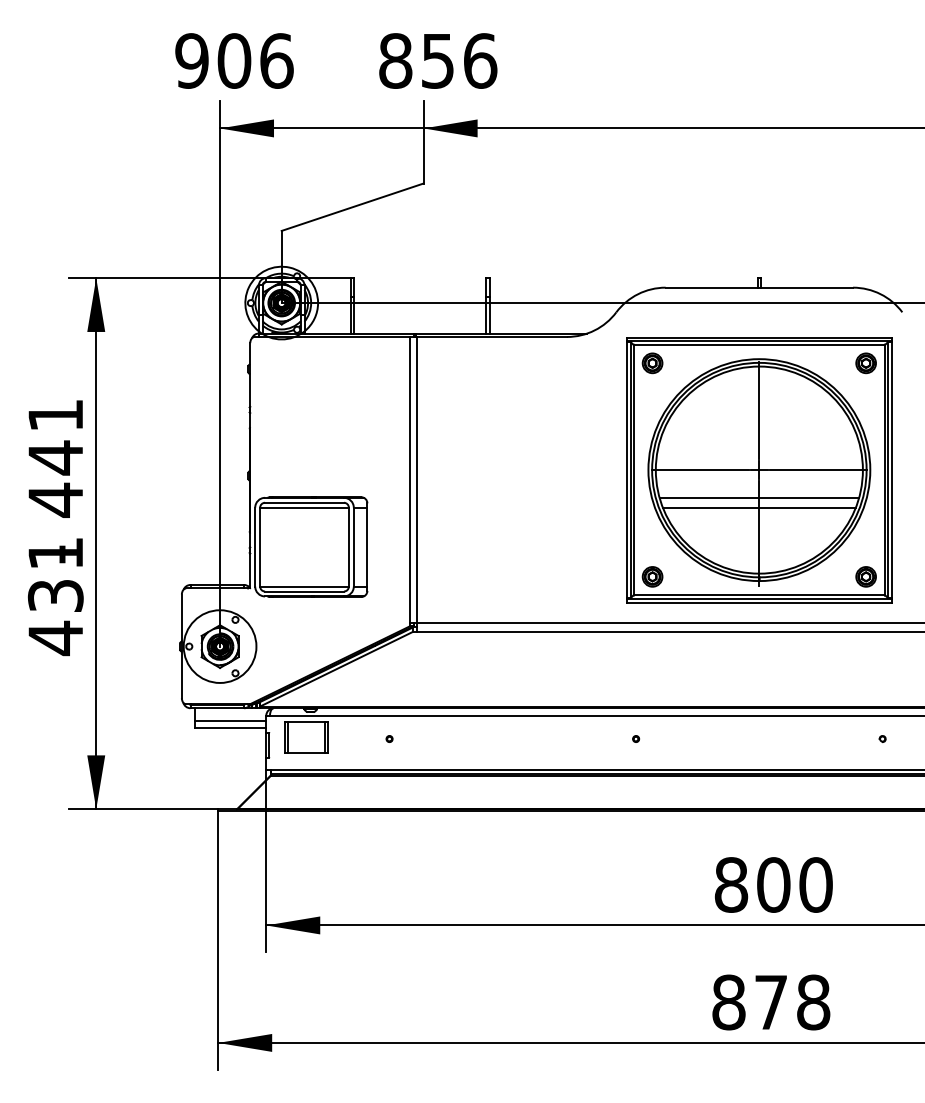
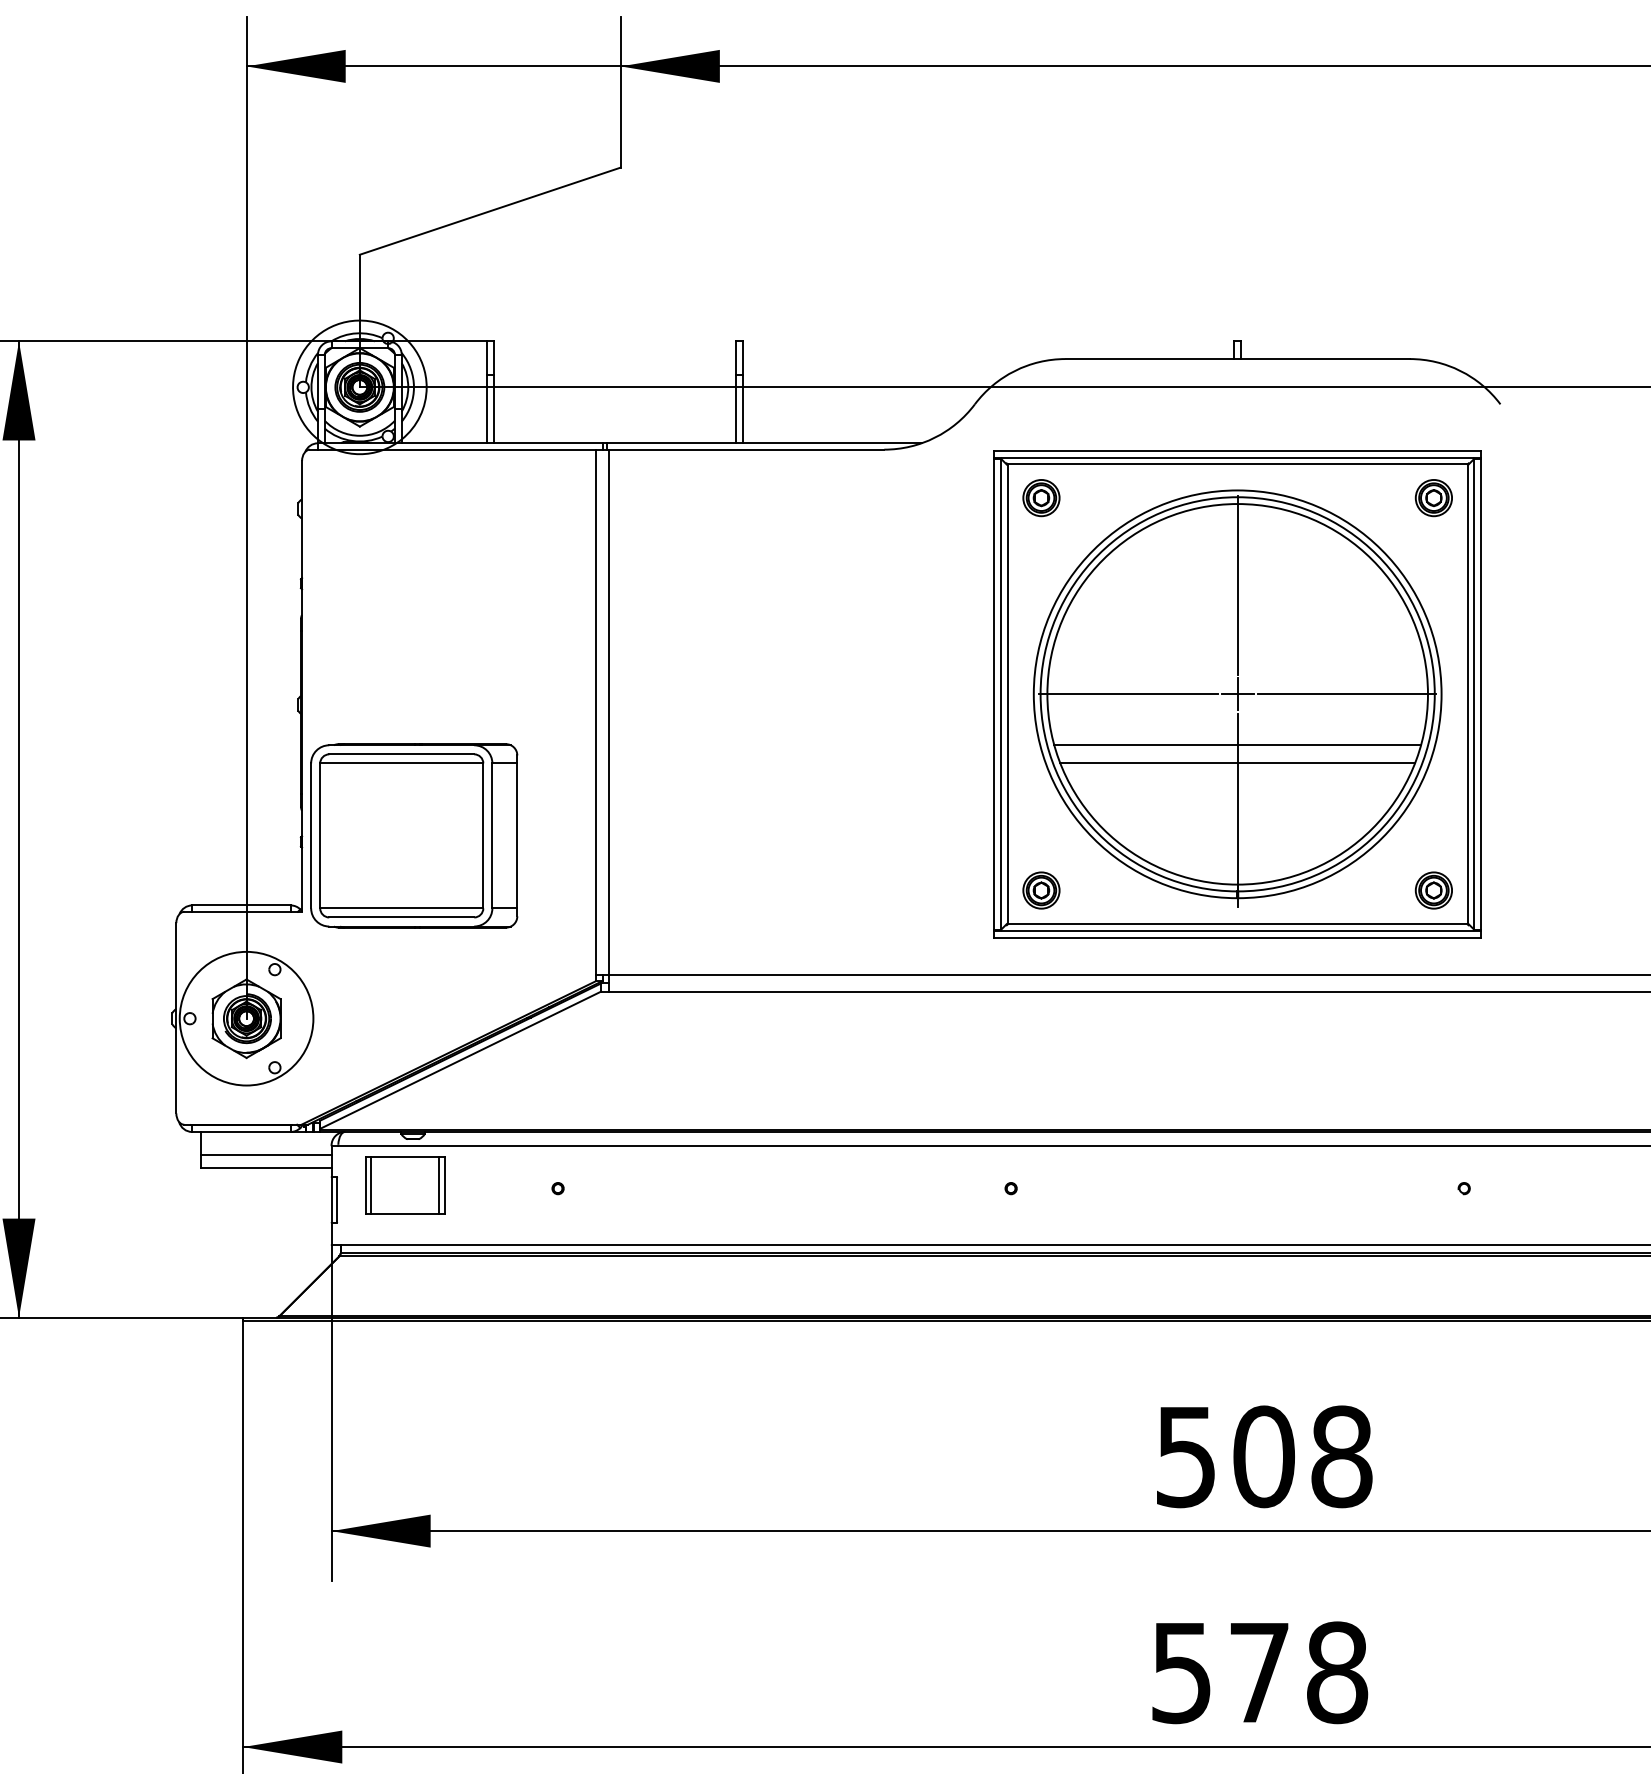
text: (773, 884) -> (1263, 1455), 800 -> 508
text: (728, 1002) -> (1180, 1672), 878 -> 578

